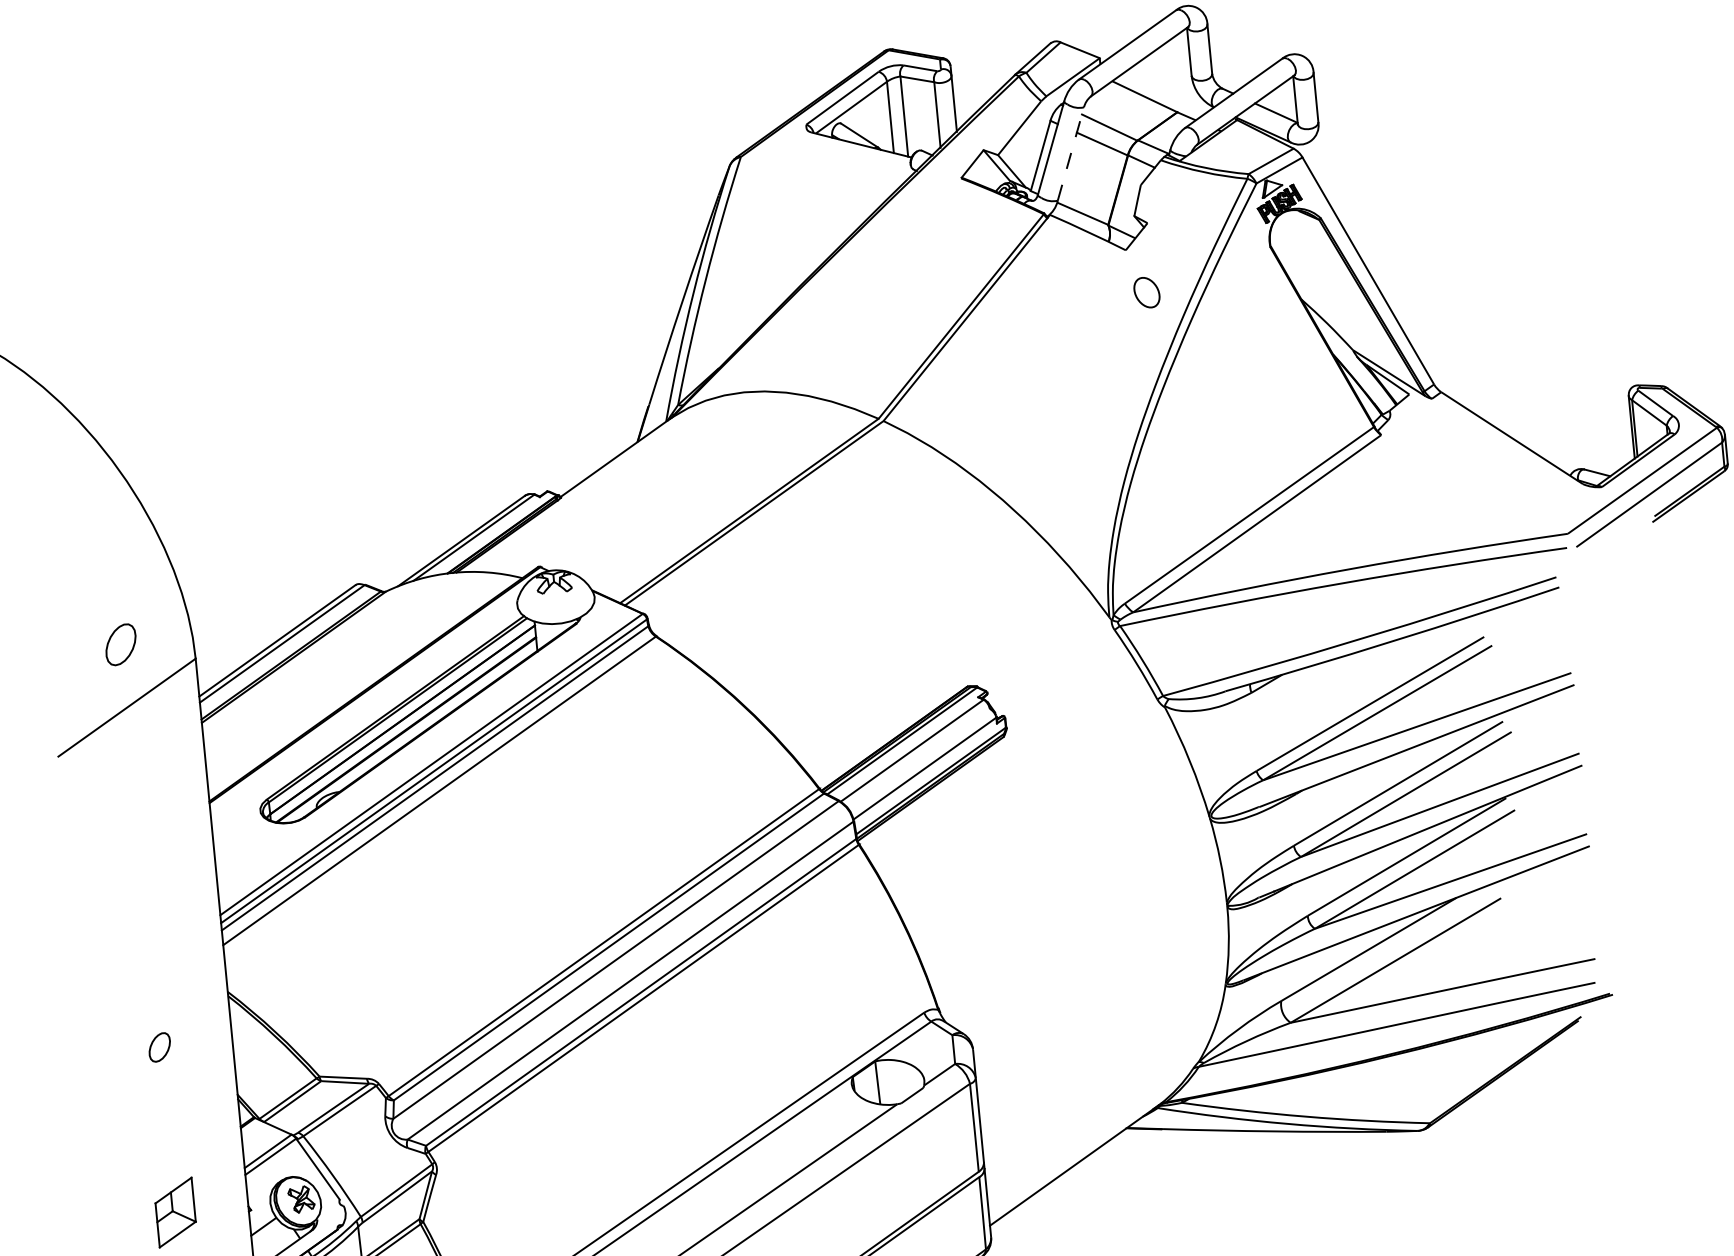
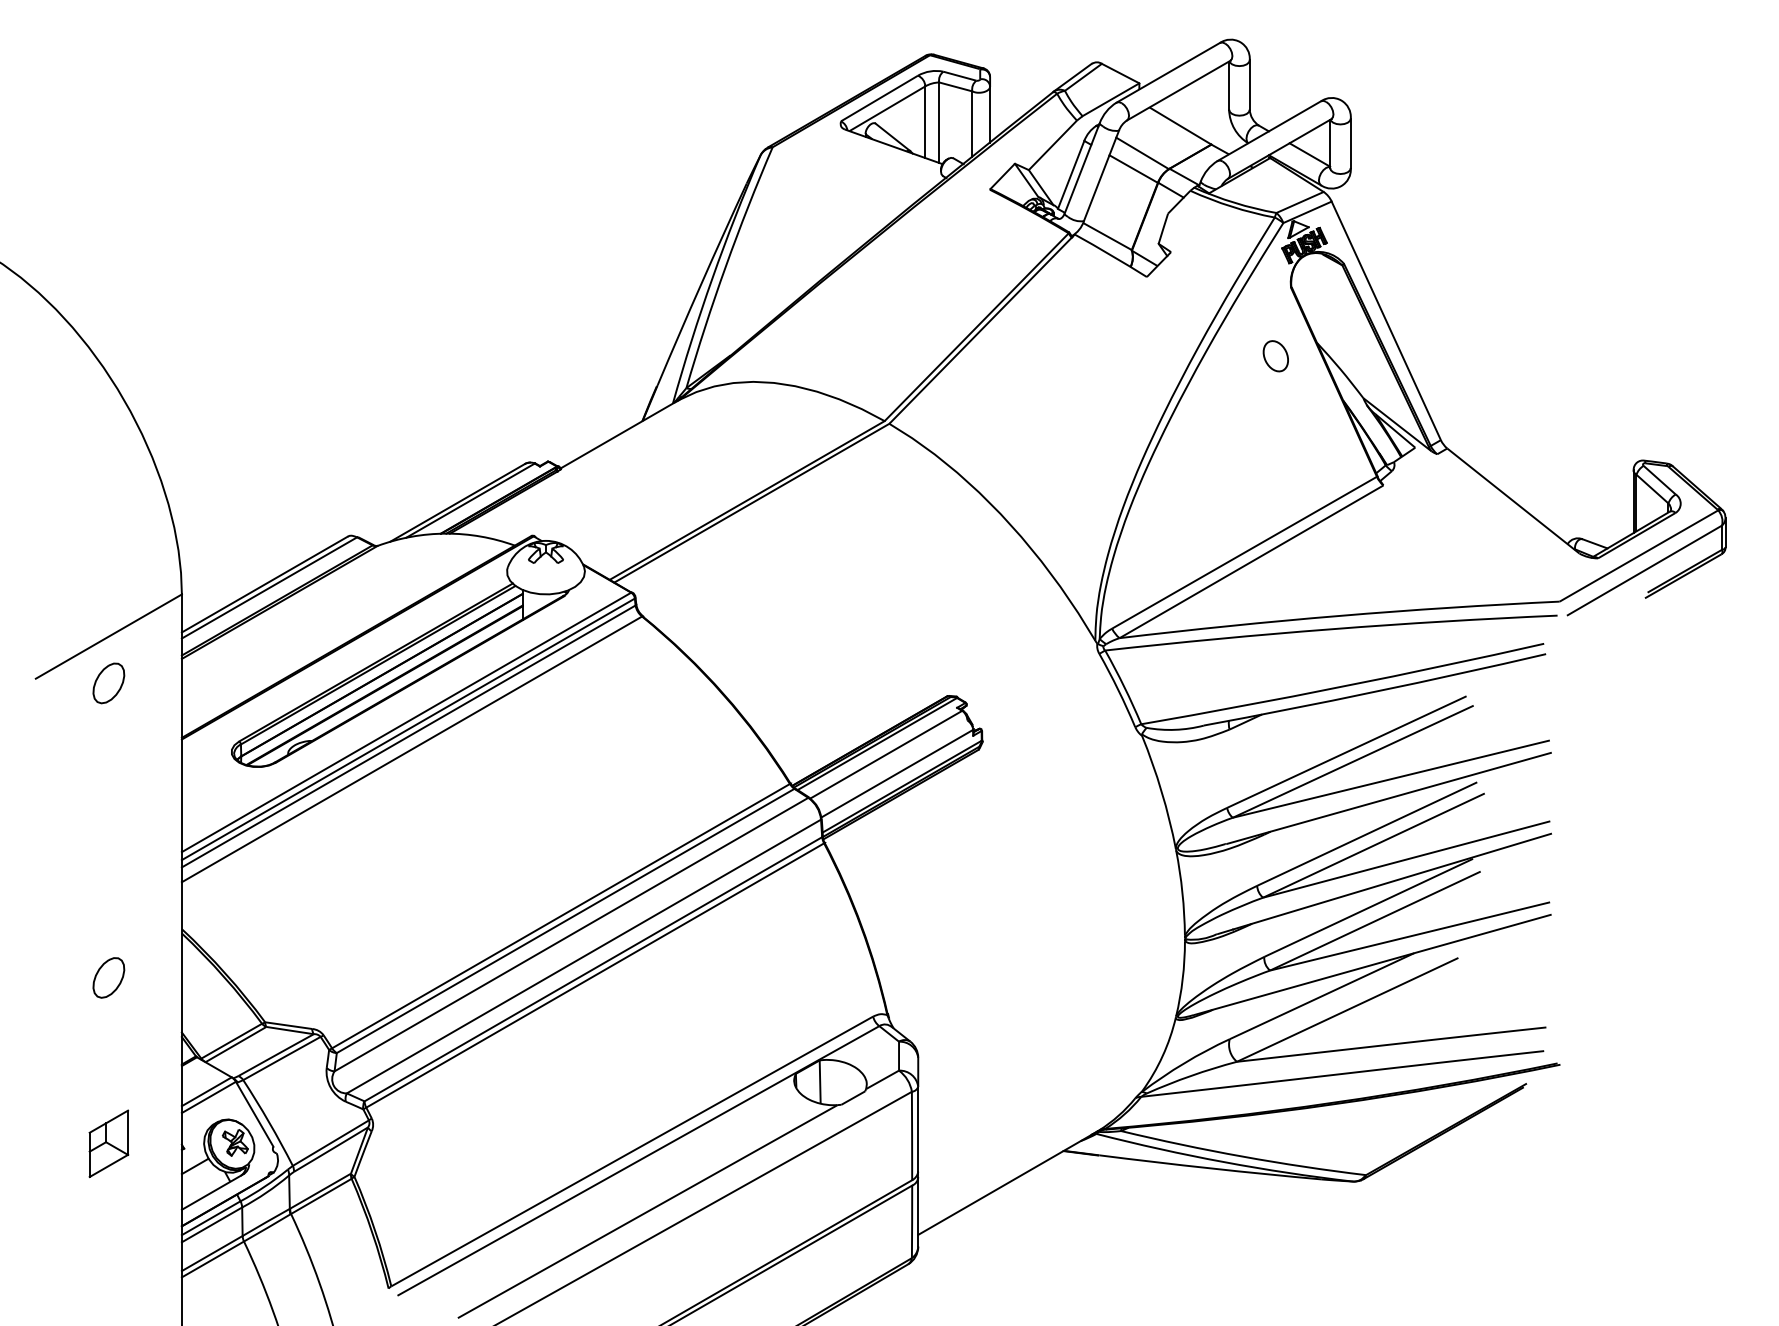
line: (1070, 153) -> (1101, 175), dashed -> solid
part: (1146, 292) -> (1275, 356), moved
part: (120, 644) -> (108, 683), moved
part: (159, 1047) -> (108, 977), size x1.43

